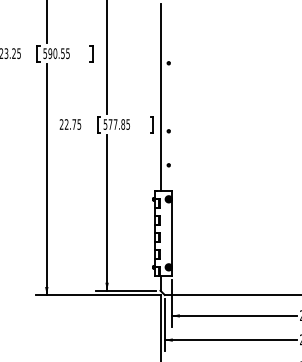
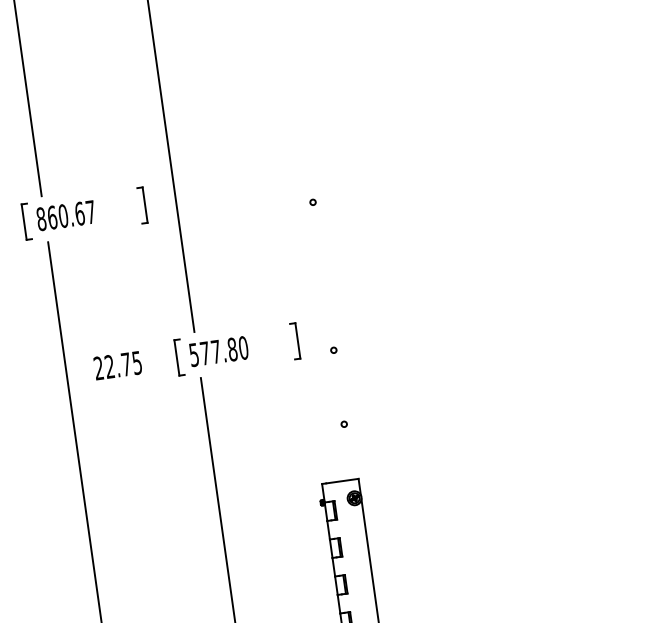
text: (56, 53) -> (65, 215), 590.55 -> 860.67
line: (160, 96) -> (305, 277), removed
text: (128, 124) -> (244, 347), 577.85 -> 577.80

